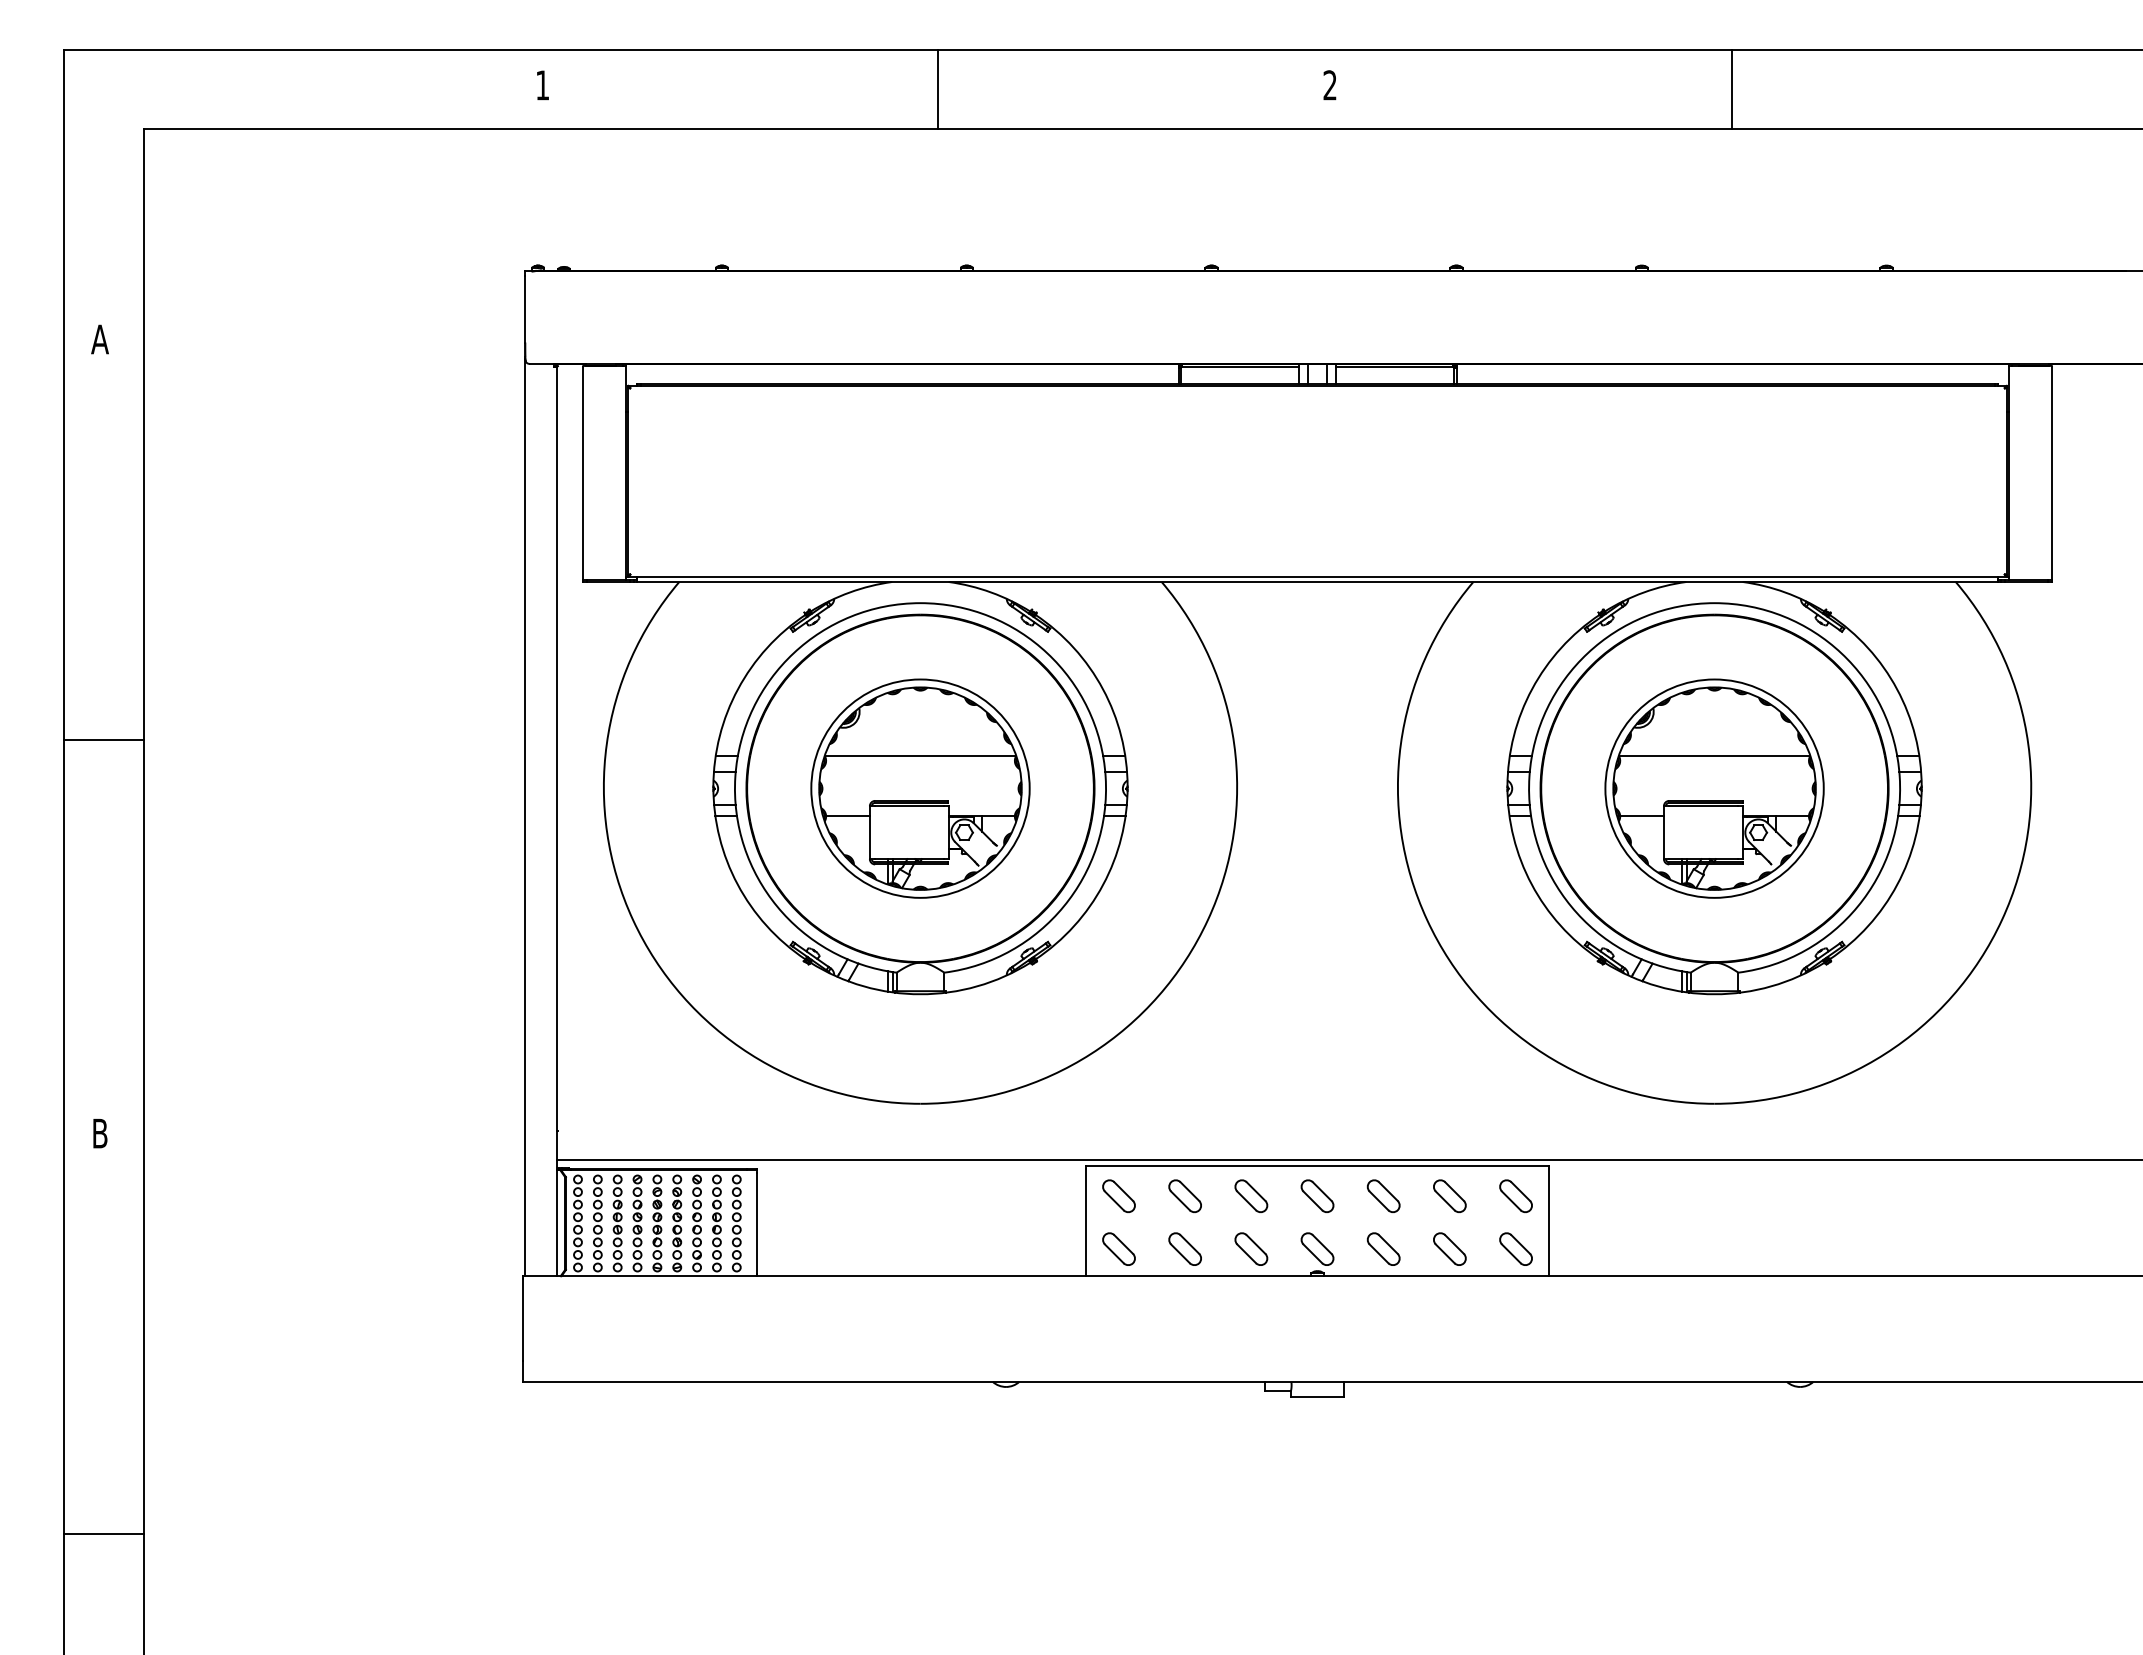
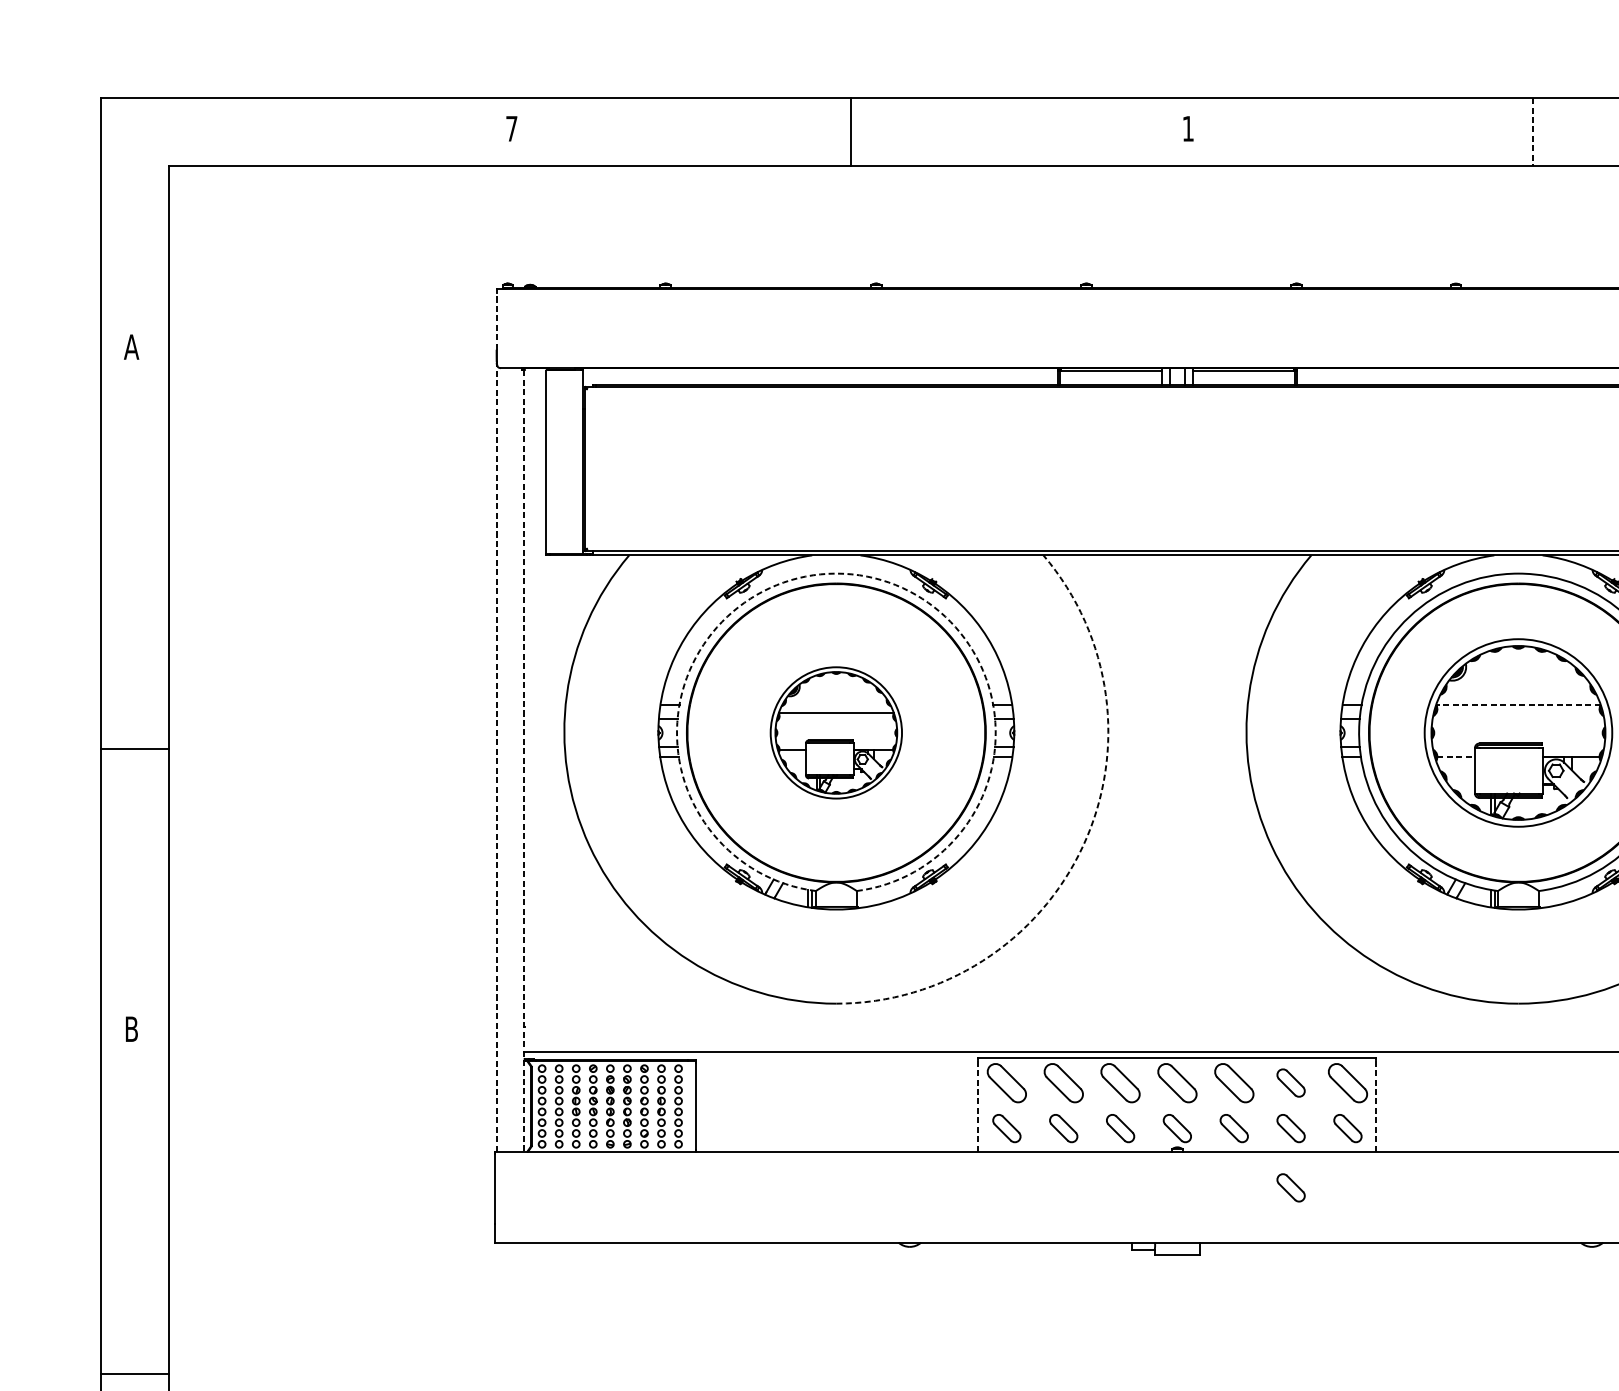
text: (542, 85) -> (511, 128), 1 -> 7
text: (1329, 85) -> (1187, 128), 2 -> 1
line: (1731, 89) -> (1533, 132), solid -> dashed
line: (525, 308) -> (497, 320), solid -> dashed
arc: (920, 603) -> (836, 573), solid -> dashed
line: (103, 740) -> (134, 749), moved
line: (1714, 755) -> (1518, 704), solid -> dashed
part: (920, 788) -> (836, 732), size x0.7
line: (1642, 816) -> (1456, 756), solid -> dashed
line: (525, 817) -> (497, 757), solid -> dashed
line: (556, 821) -> (523, 761), solid -> dashed
arc: (1207, 920) -> (1082, 846), solid -> dashed
part: (1118, 1195) -> (1006, 1082), size x1.4
part: (1184, 1195) -> (1063, 1082), size x1.4
part: (1251, 1195) -> (1120, 1082), size x1.4
part: (1317, 1195) -> (1177, 1082), size x1.4
part: (1383, 1195) -> (1234, 1082), size x1.4
part: (1515, 1195) -> (1347, 1082), size x1.4
line: (1085, 1222) -> (978, 1105), solid -> dashed
line: (1549, 1222) -> (1376, 1105), solid -> dashed
part: (1449, 1317) -> (1290, 1187), added

